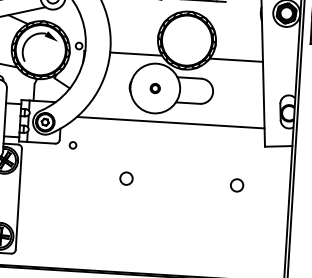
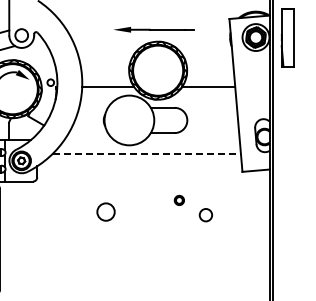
part: (154, 87) -> (178, 199), moved
line: (170, 122) -> (146, 153), solid -> dashed
circle: (72, 145) -> (50, 182), removed
circle: (126, 178) -> (106, 212), size x1.4
circle: (236, 185) -> (205, 215), moved

